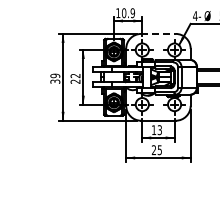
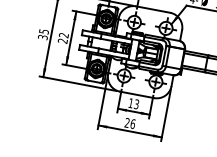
line: (158, 33) -> (153, 9), dashed -> solid
text: (54, 75) -> (43, 31), 39 -> 35
text: (159, 150) -> (132, 124), 25 -> 26

